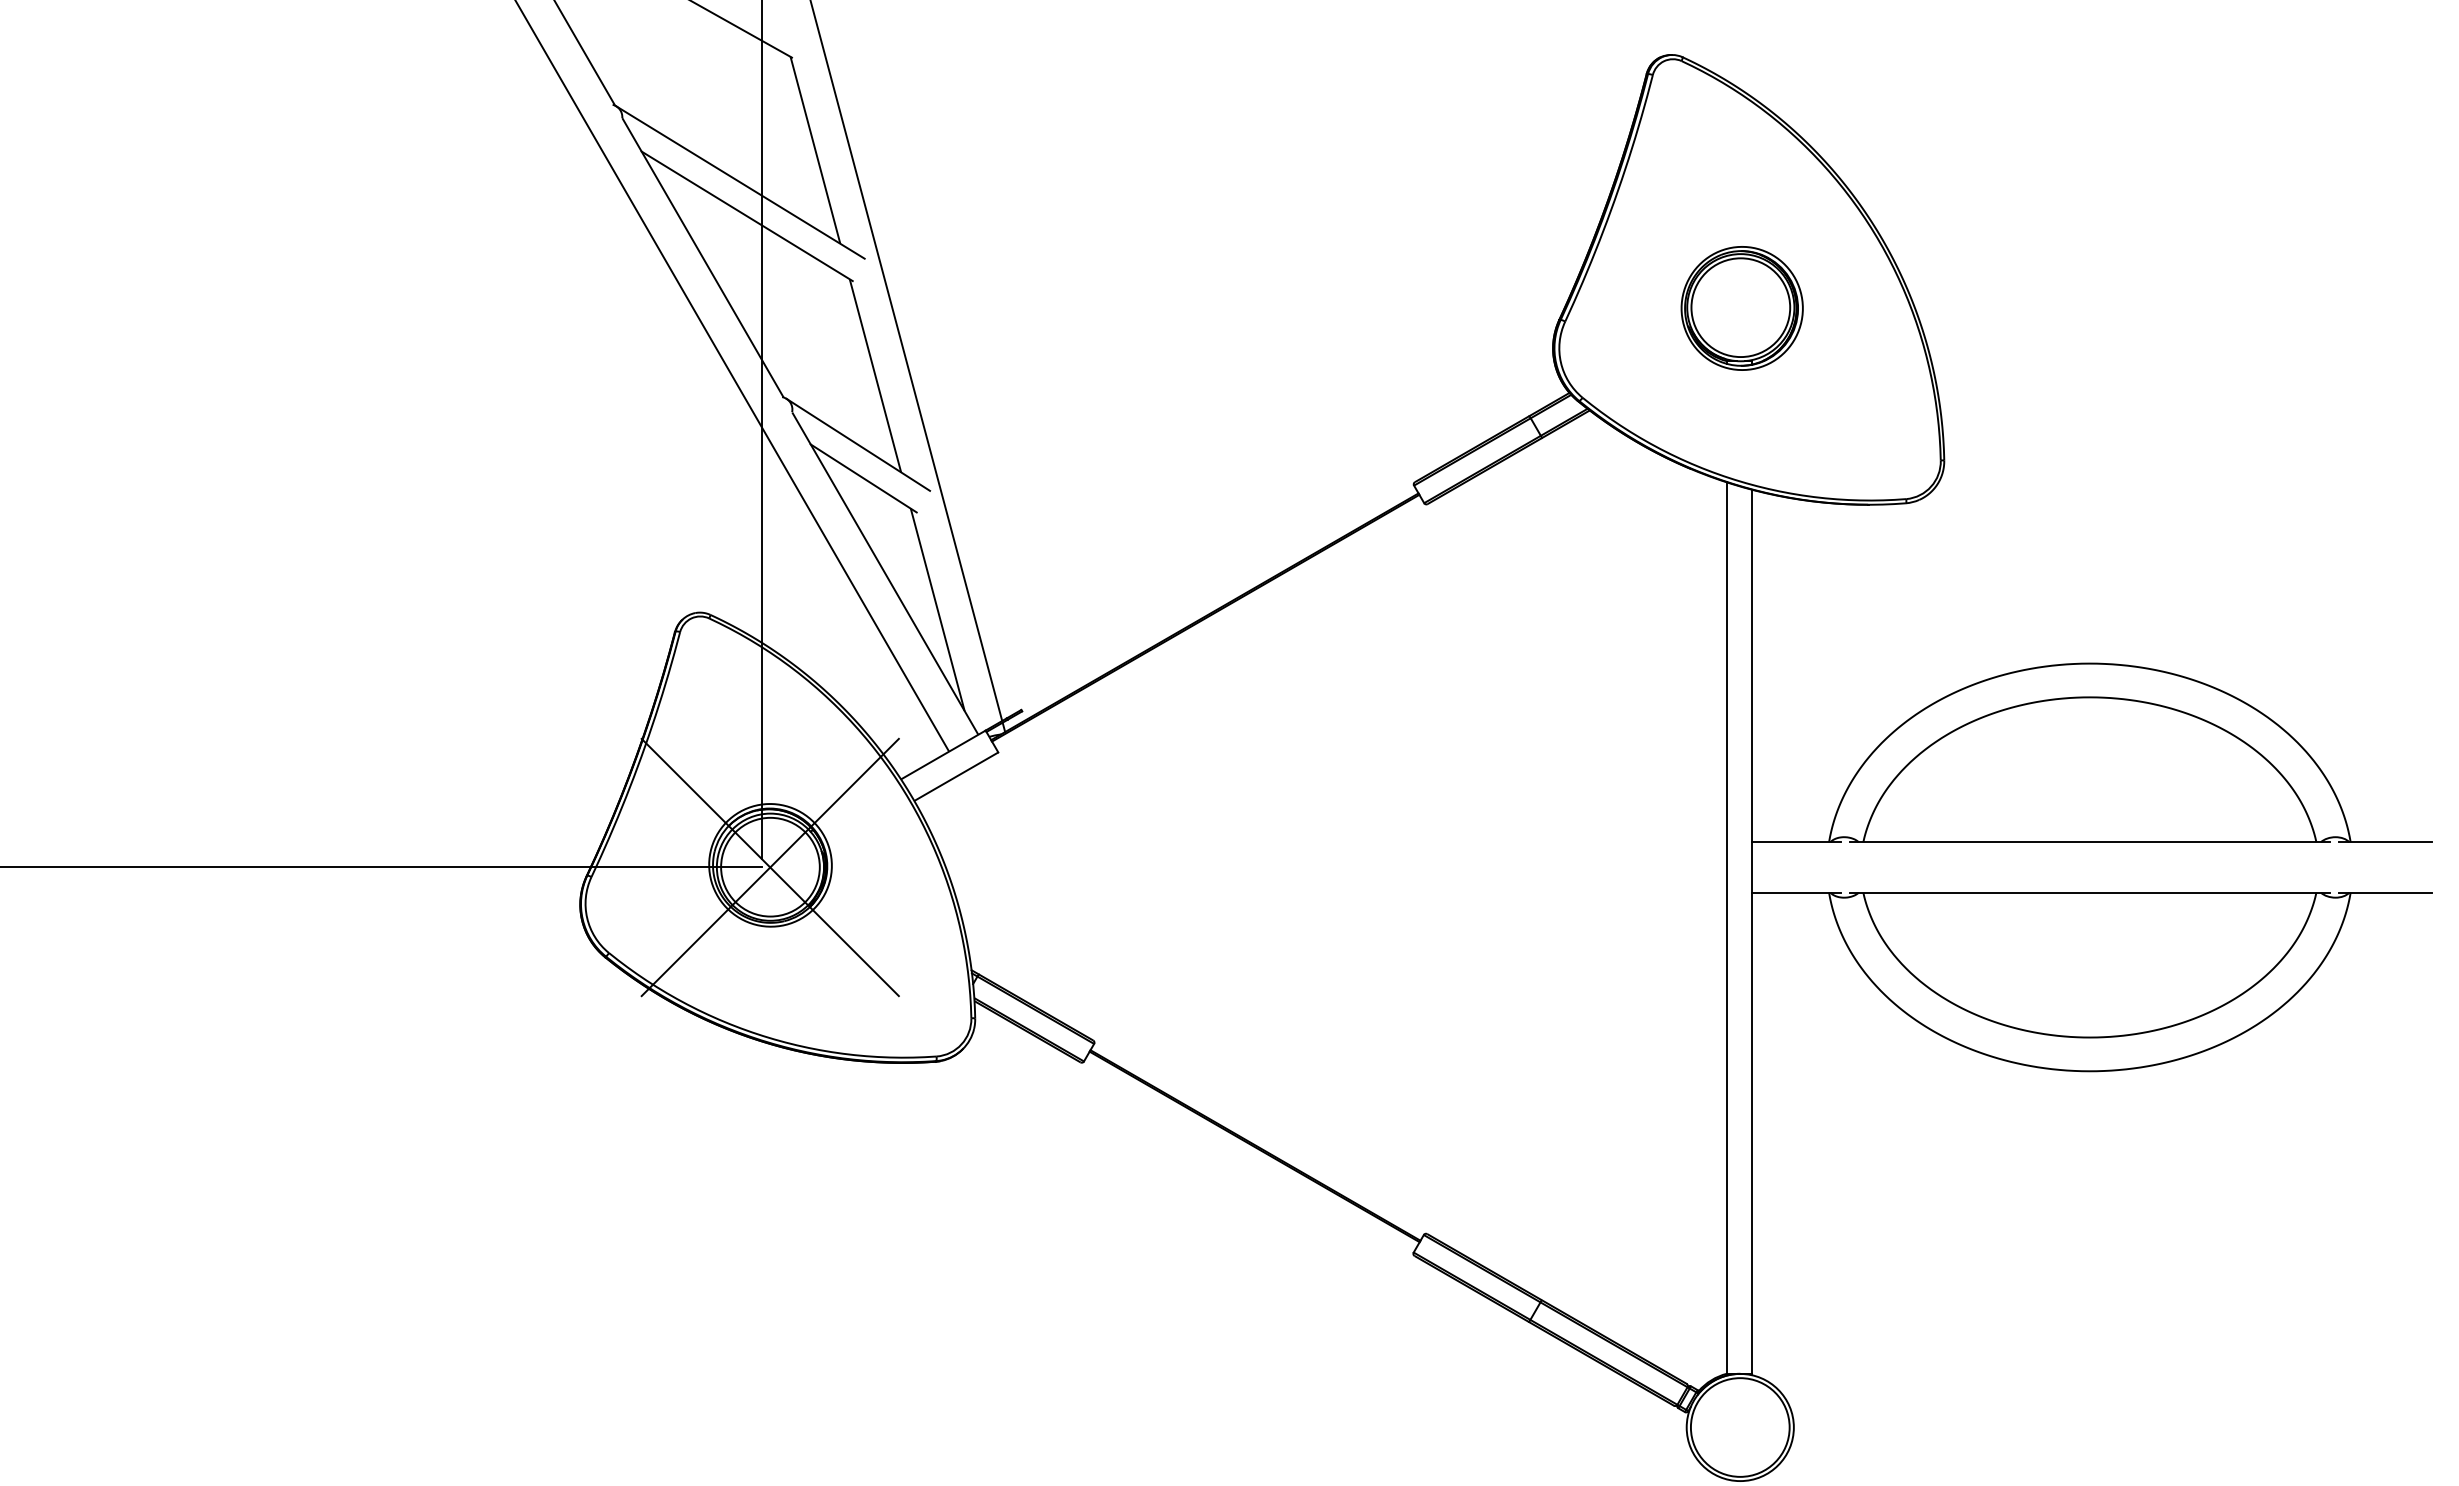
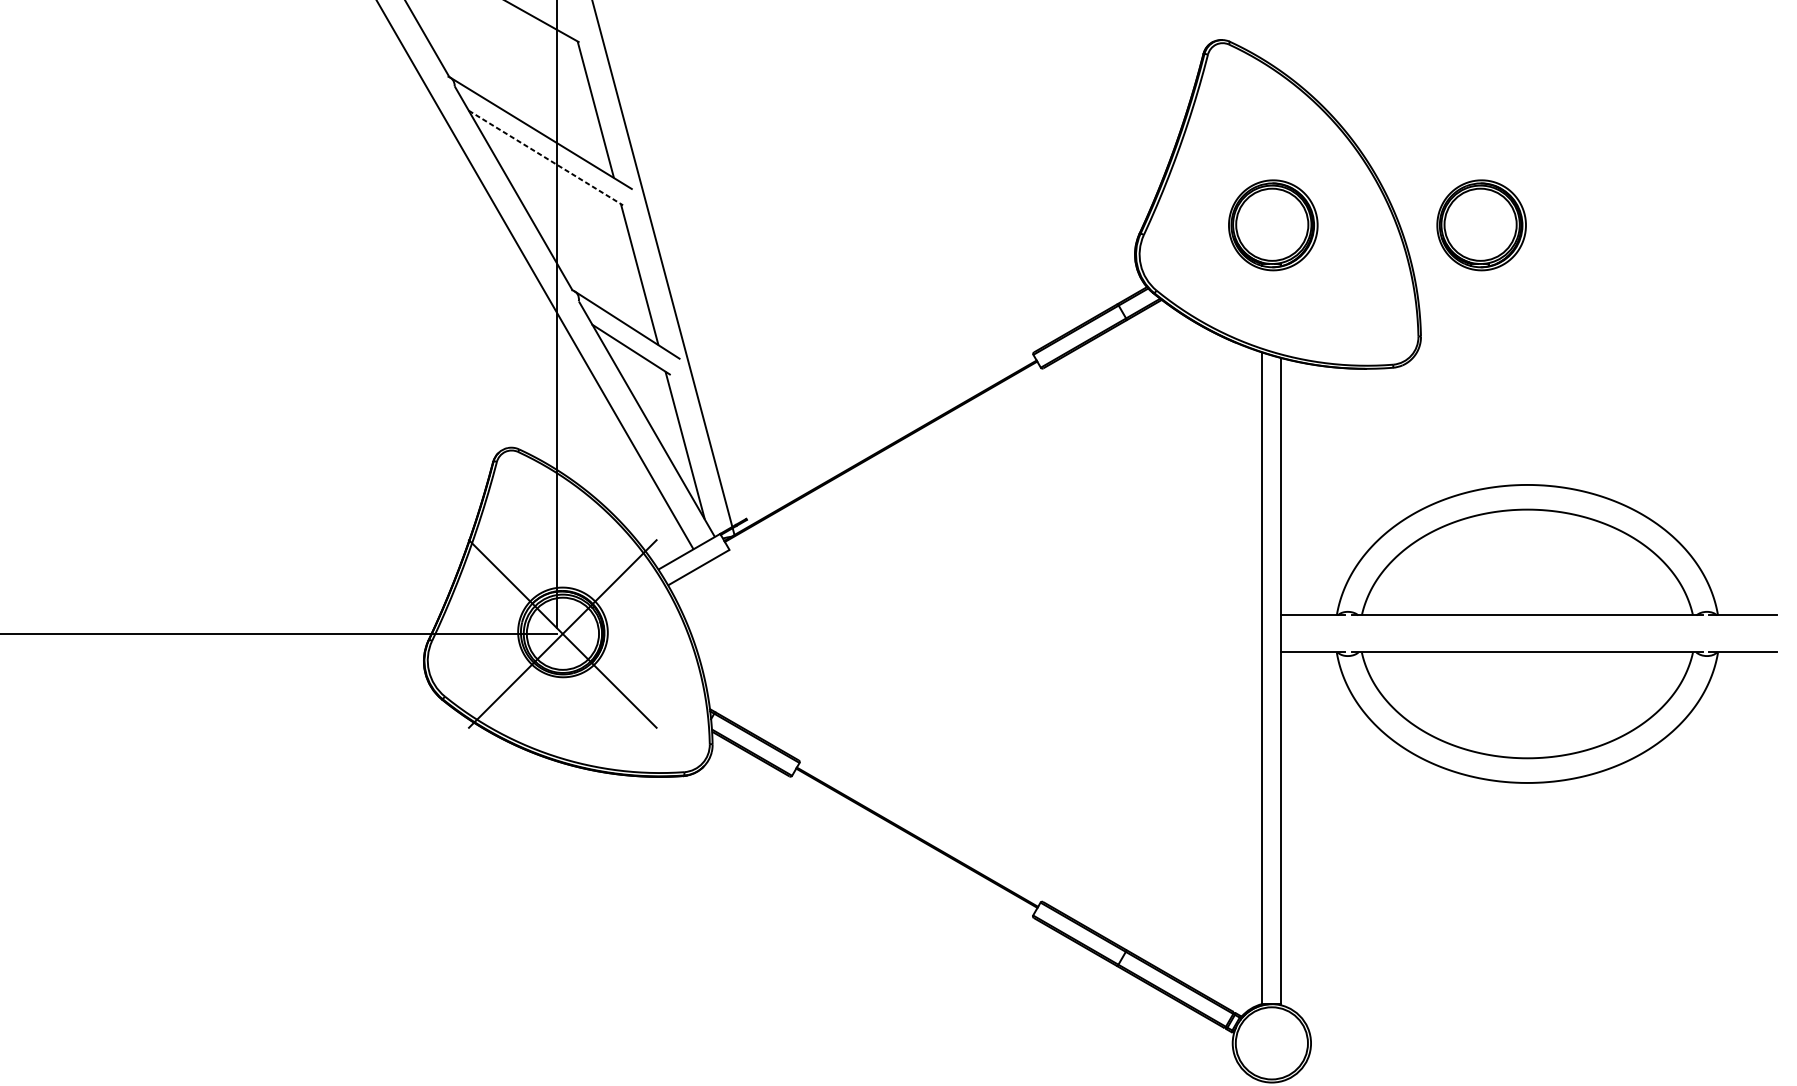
line: (747, 216) -> (546, 158), solid -> dashed
part: (2026, 308) -> (1481, 225), added

